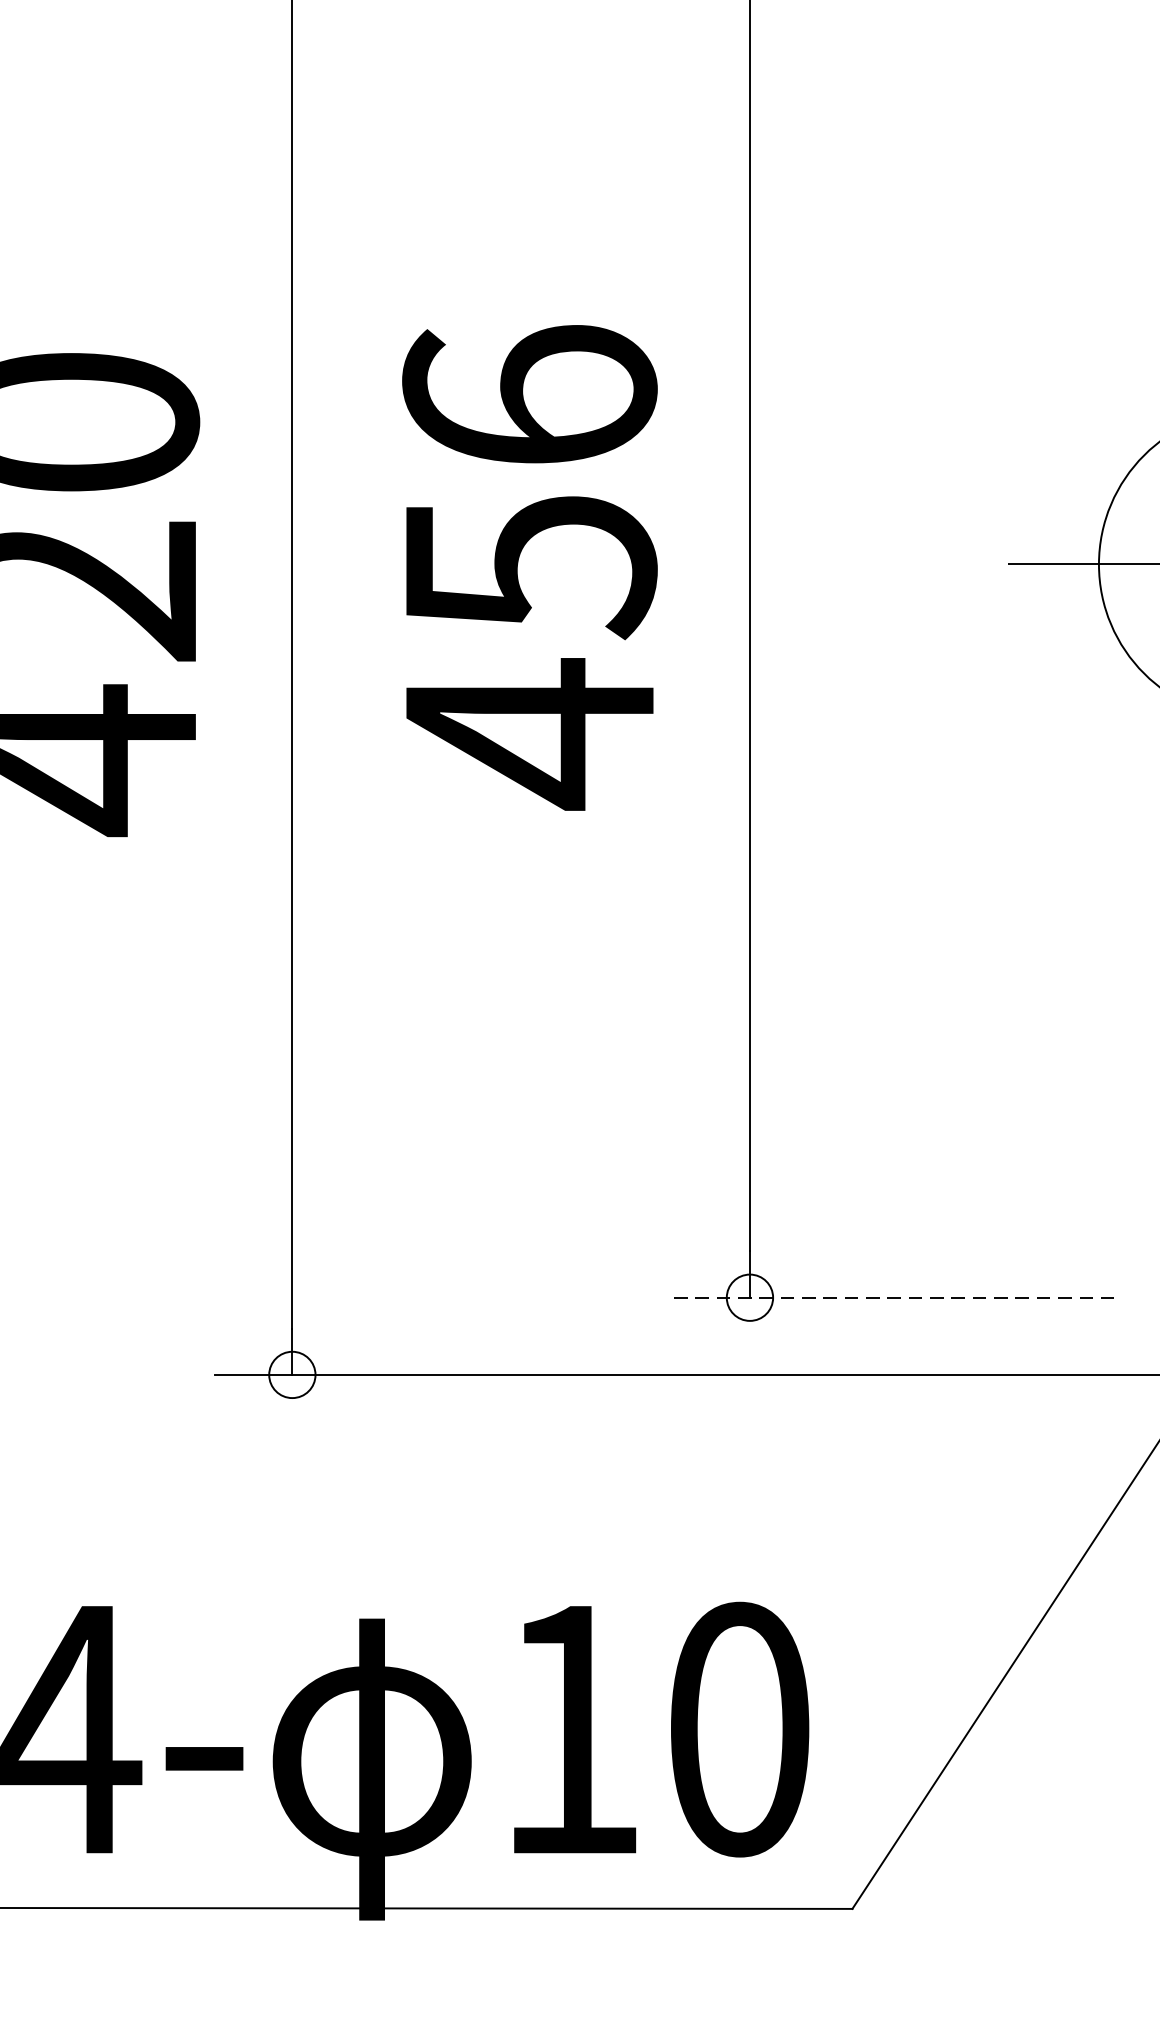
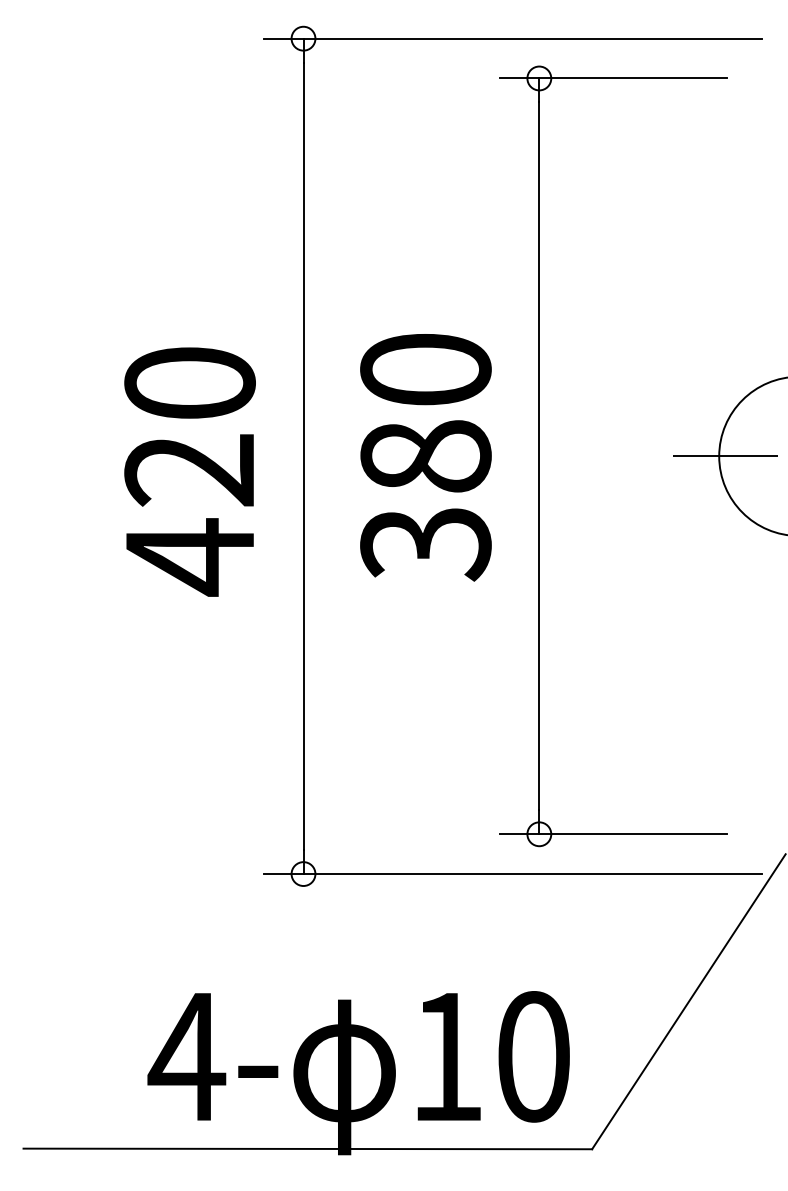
text: (529, 568) -> (425, 458), 456 -> 380
line: (893, 1298) -> (613, 834), dashed -> solid

